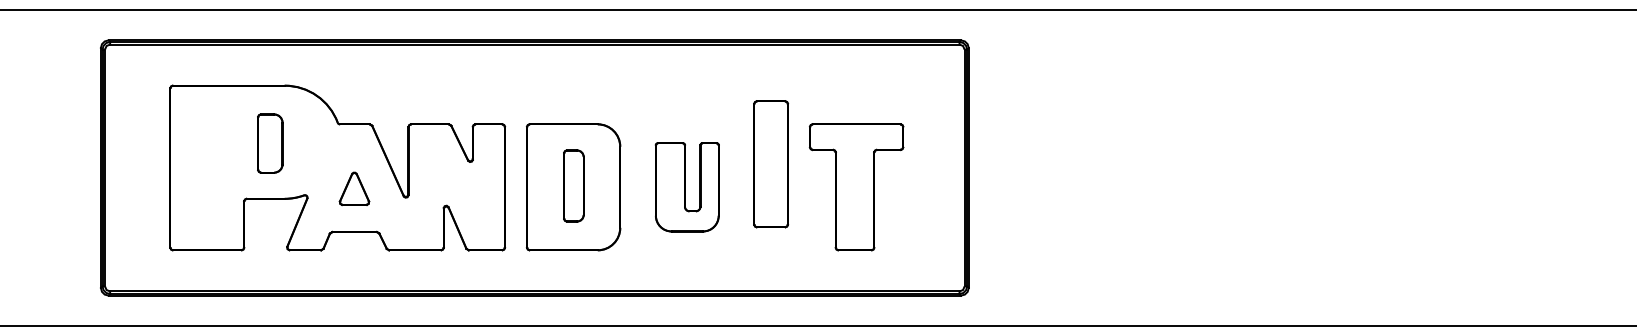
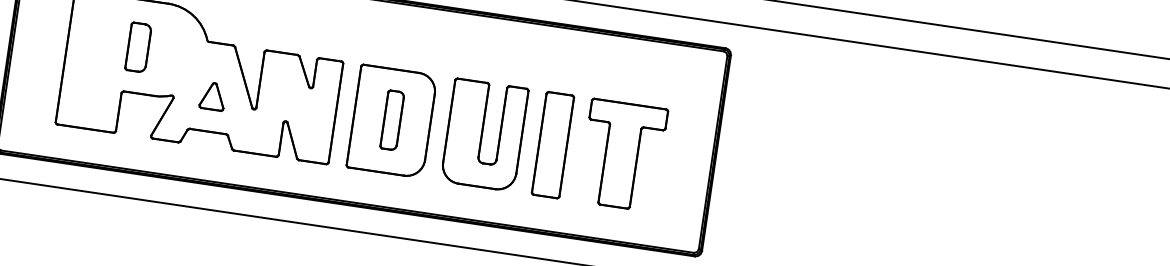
part: (270, 143) -> (138, 47), moved
part: (770, 164) -> (552, 145), moved
part: (687, 187) -> (484, 135), size x1.43

